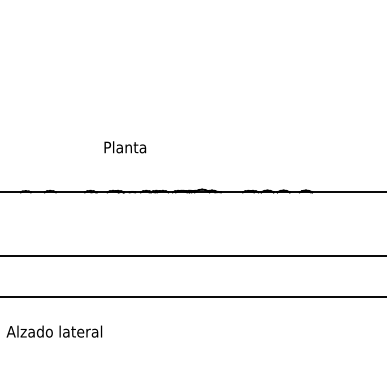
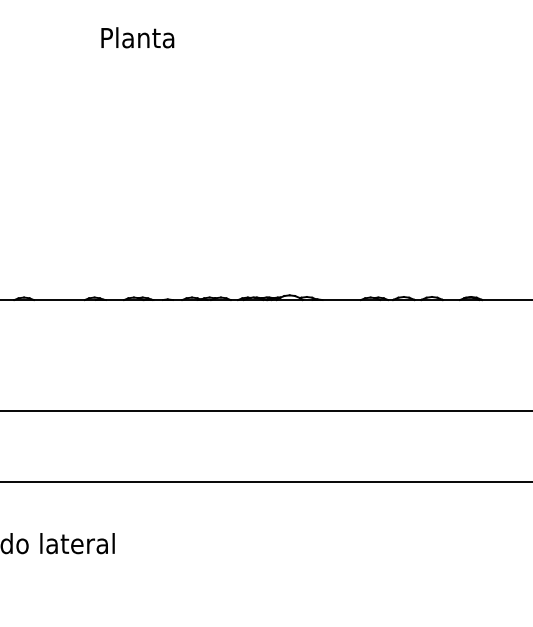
text: (125, 147) -> (138, 38), moved

